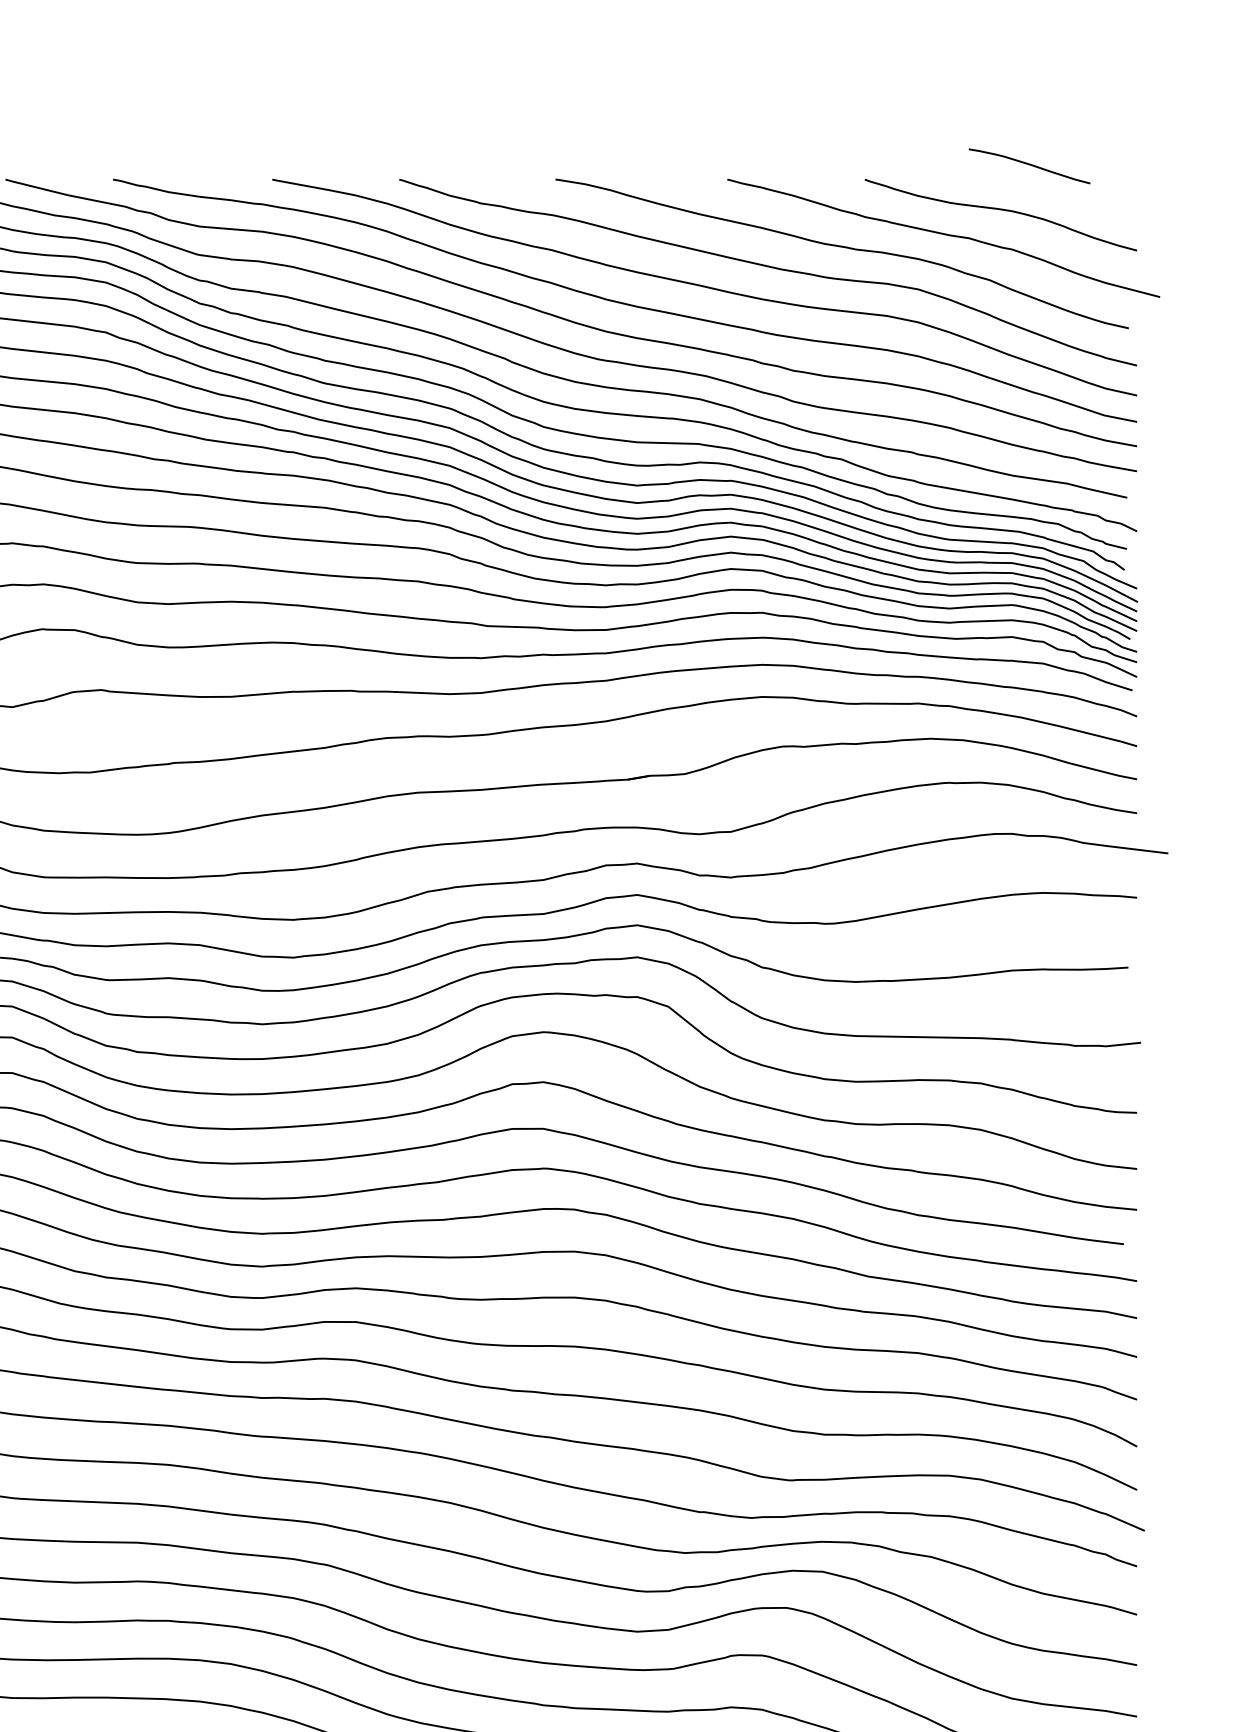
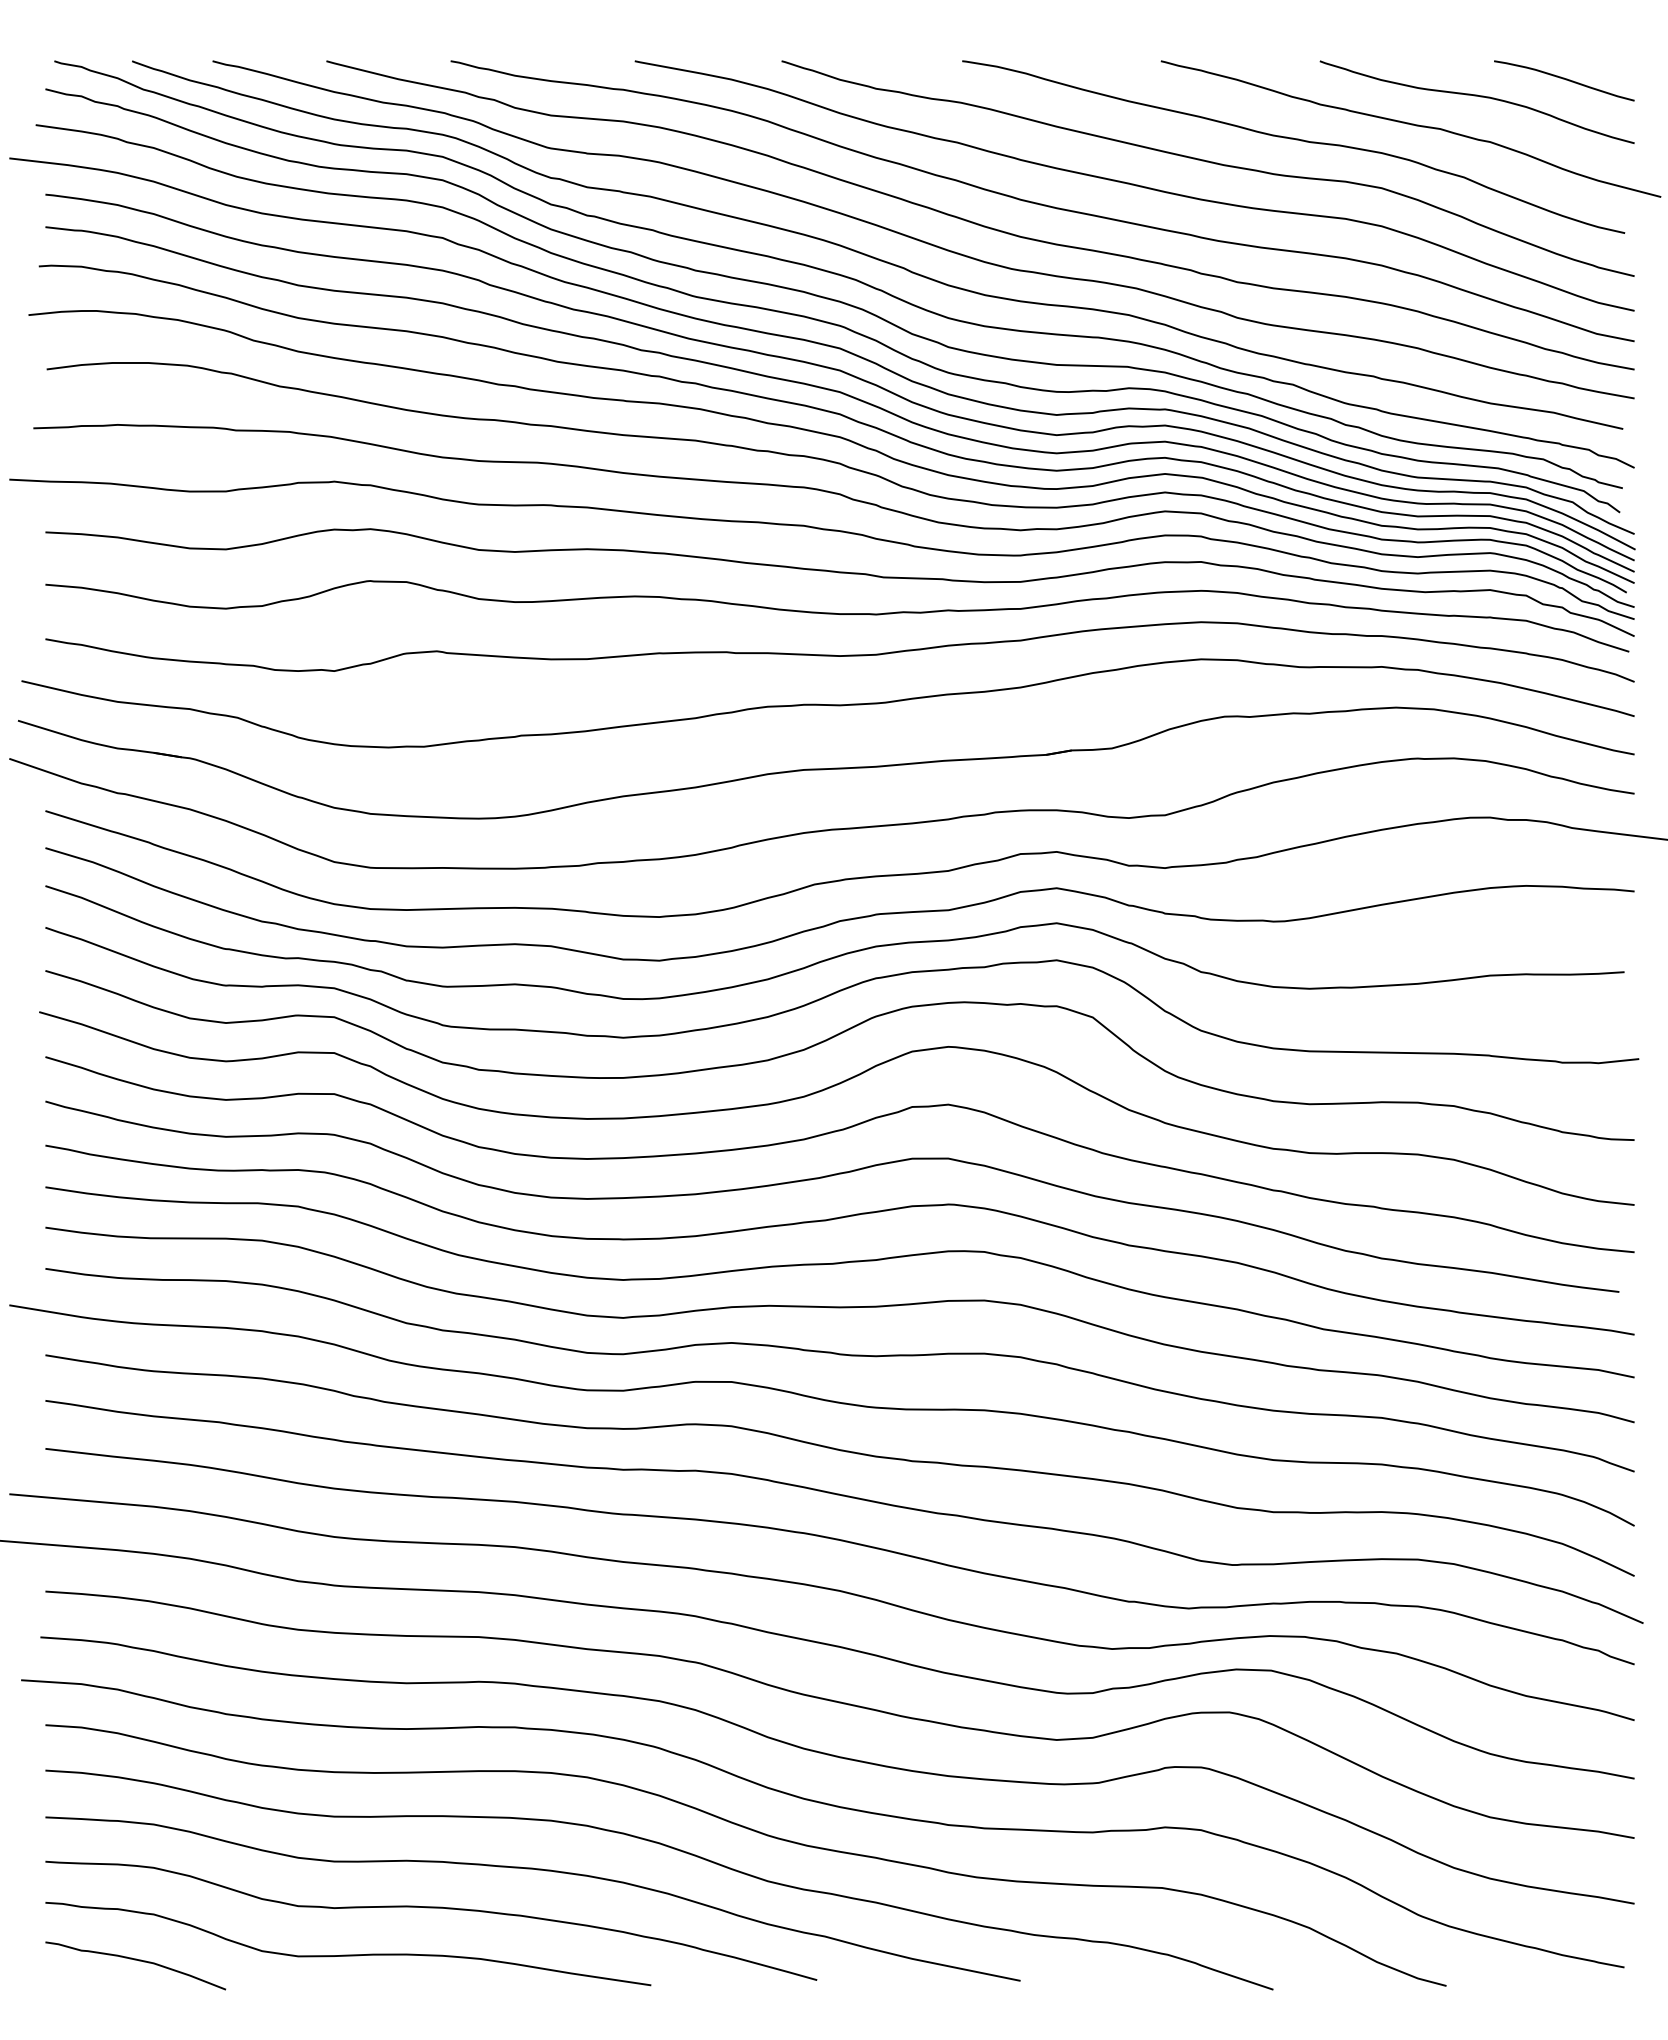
curve: (1029, 165) -> (1564, 79), moved

